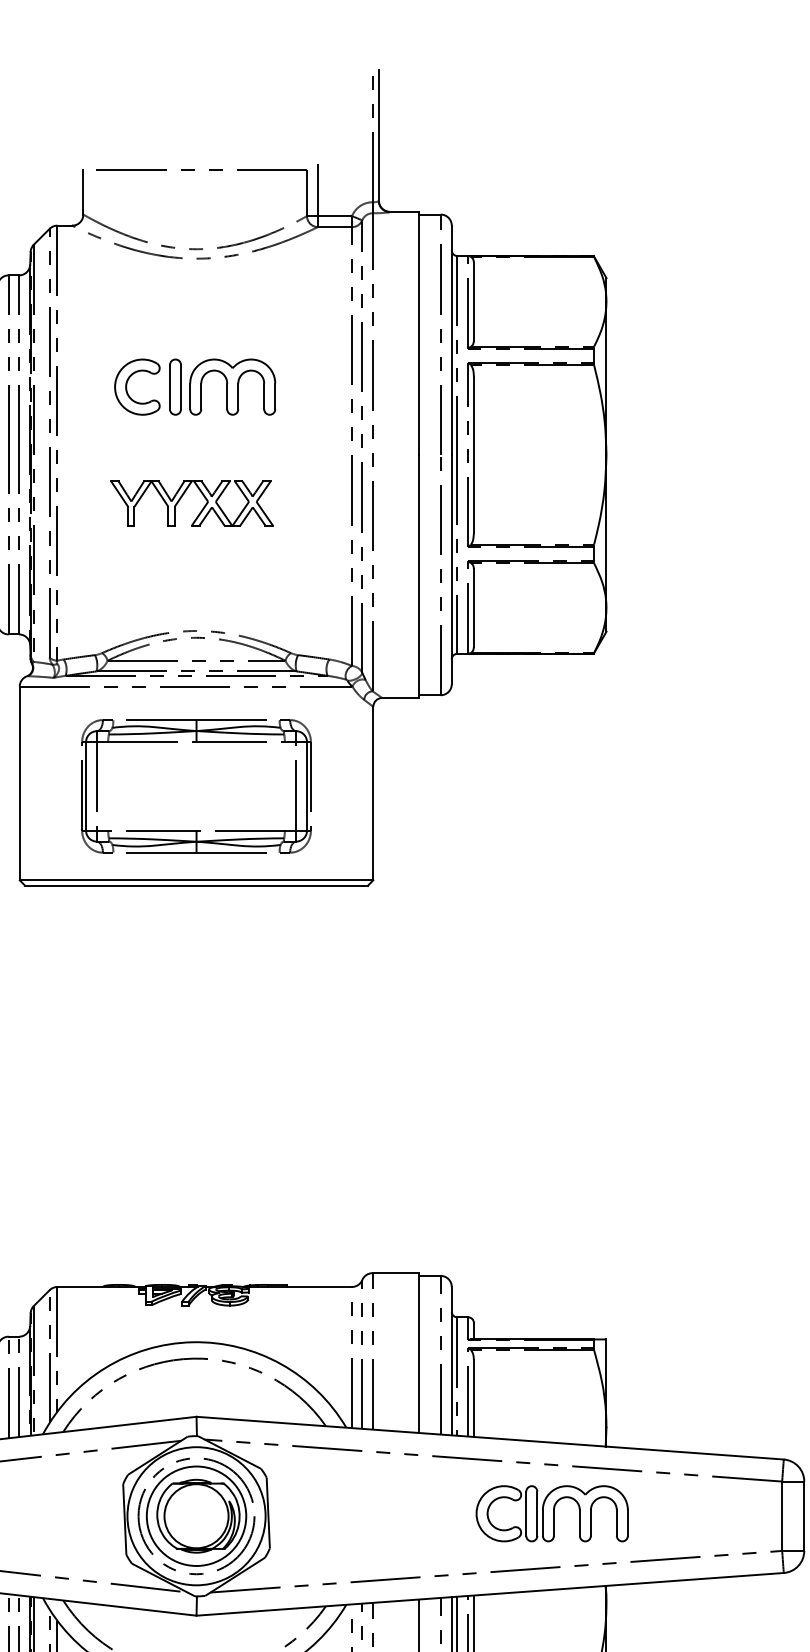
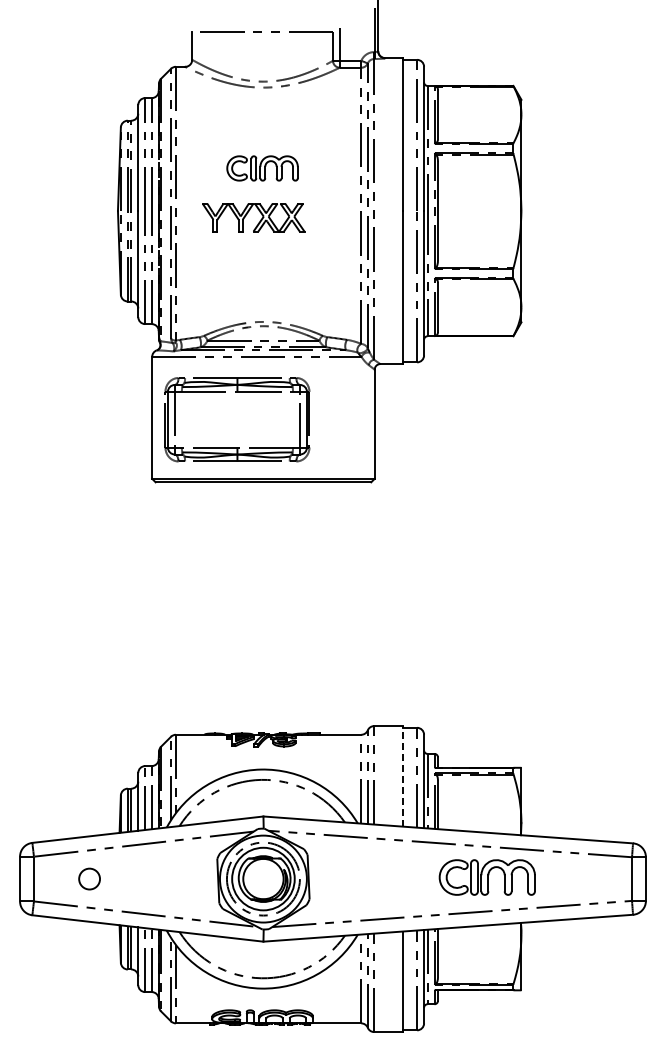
part: (195, 387) -> (262, 168), size x0.7
part: (183, 496) -> (248, 213), moved
part: (196, 786) -> (237, 419), moved
line: (419, 1351) -> (403, 775), solid -> dashed

